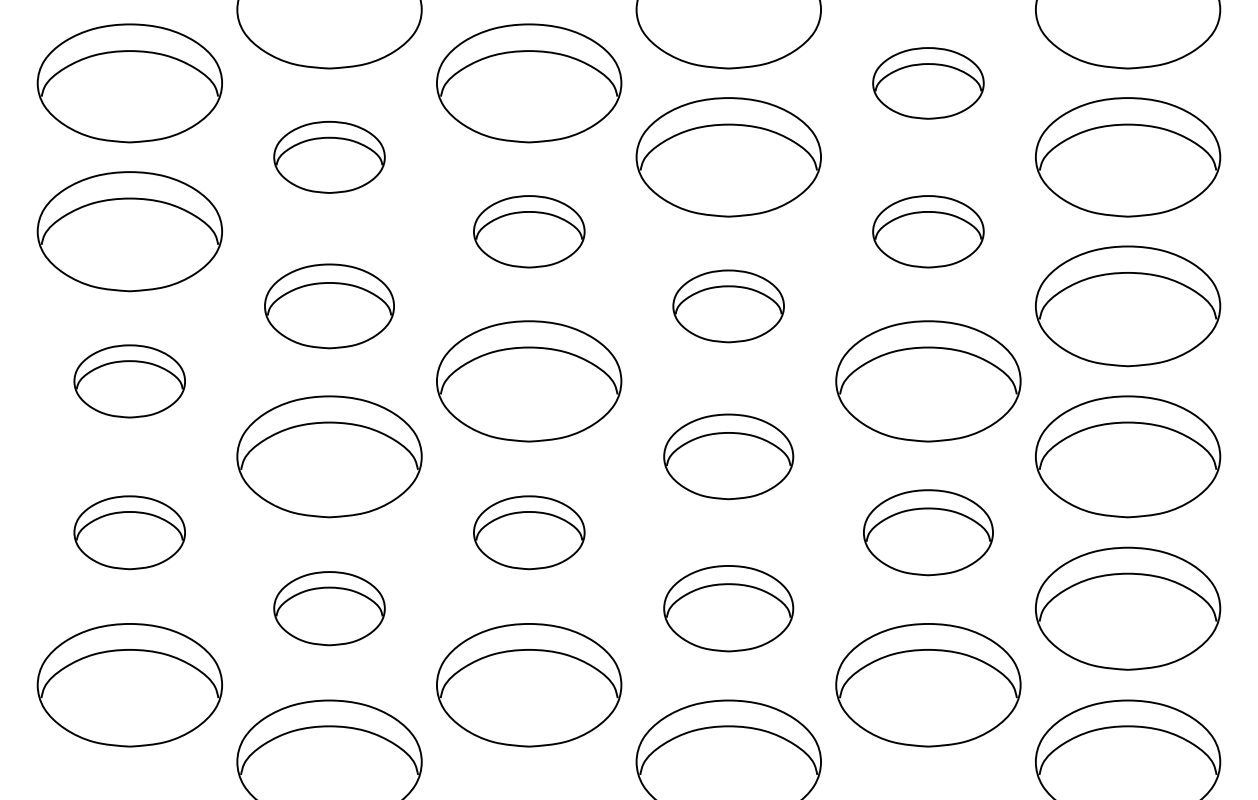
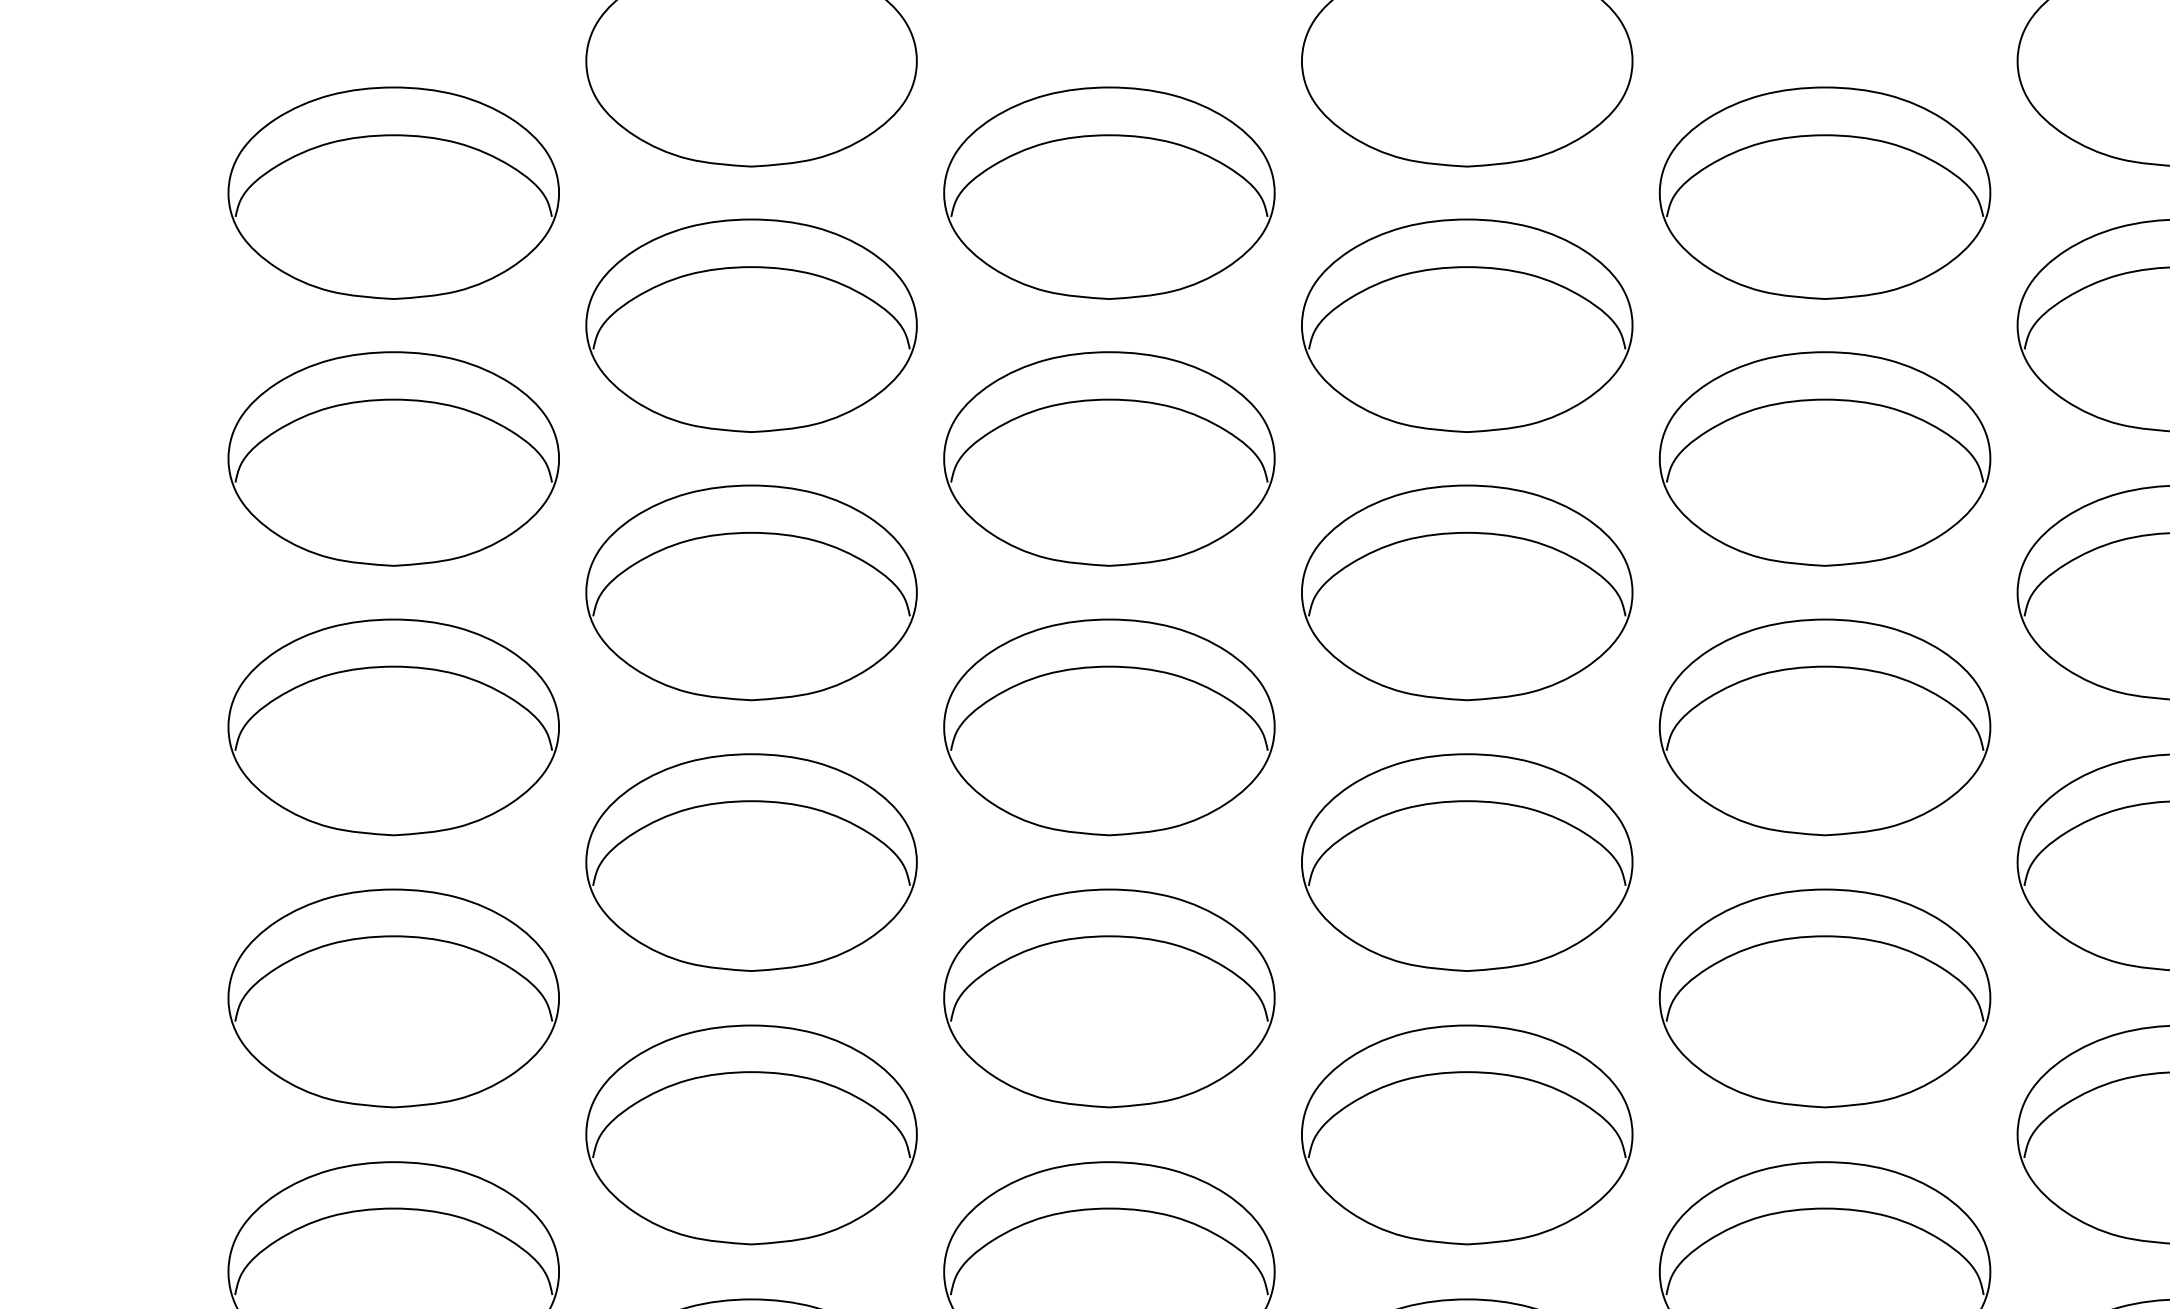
part: (928, 83) -> (1825, 193), size x1.67
part: (329, 157) -> (751, 326), size x1.67
part: (529, 231) -> (1109, 458), size x1.67
part: (928, 231) -> (1825, 458), size x1.67
part: (329, 306) -> (751, 593), size x1.43
part: (728, 306) -> (1466, 593), size x1.67
part: (129, 381) -> (392, 727), size x1.67
part: (728, 456) -> (1466, 861), size x1.43
part: (129, 532) -> (392, 998), size x1.67
part: (529, 532) -> (1109, 998), size x1.67
part: (928, 532) -> (1825, 998), size x1.43
part: (329, 608) -> (751, 1134), size x1.67
part: (728, 608) -> (1466, 1134), size x1.43

